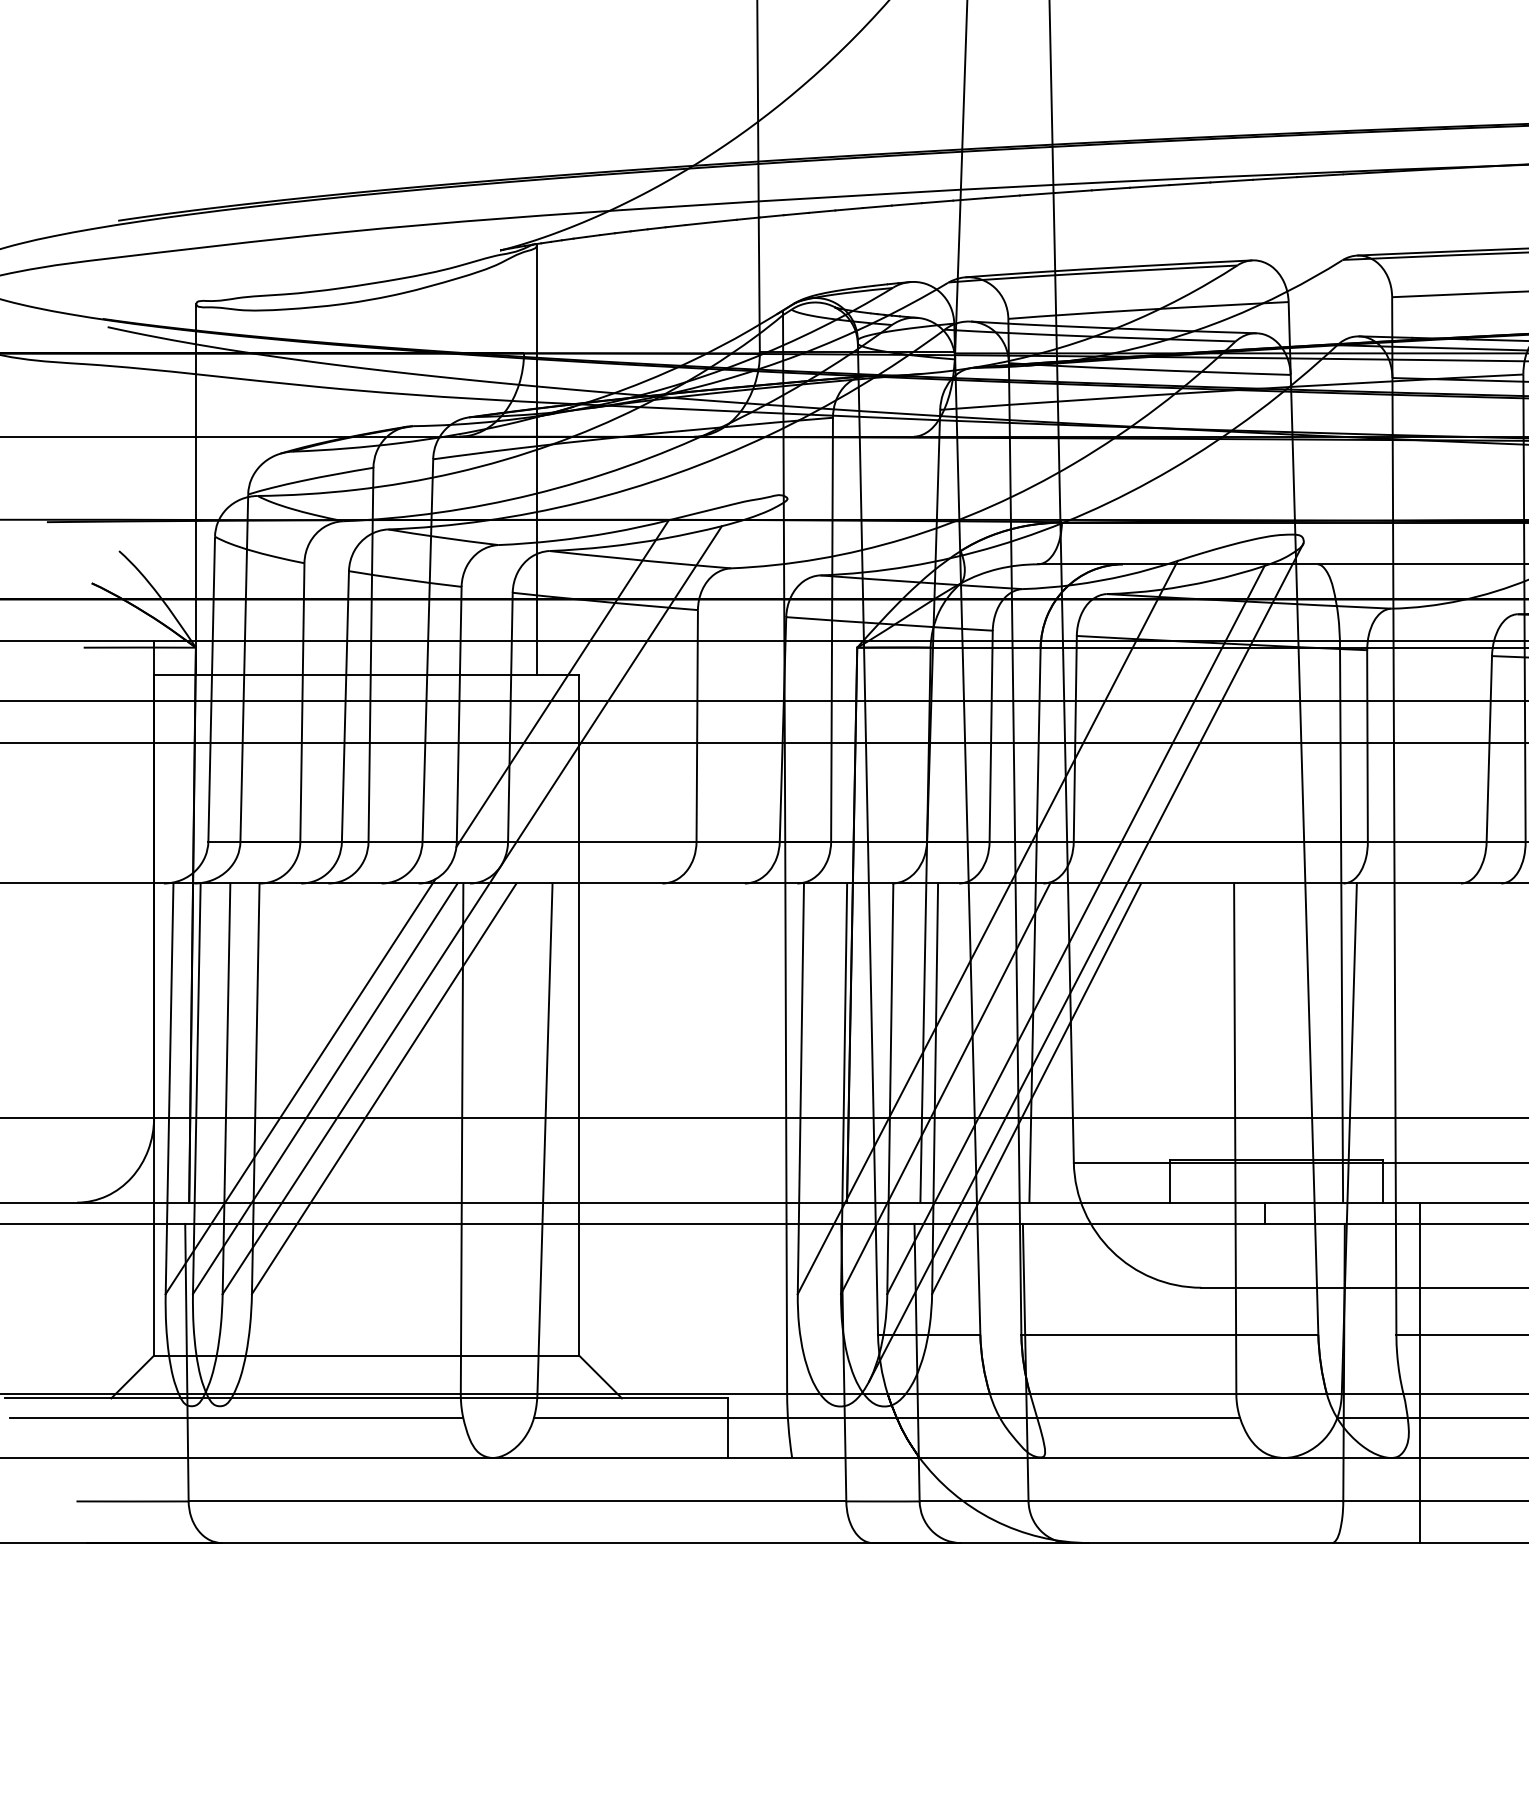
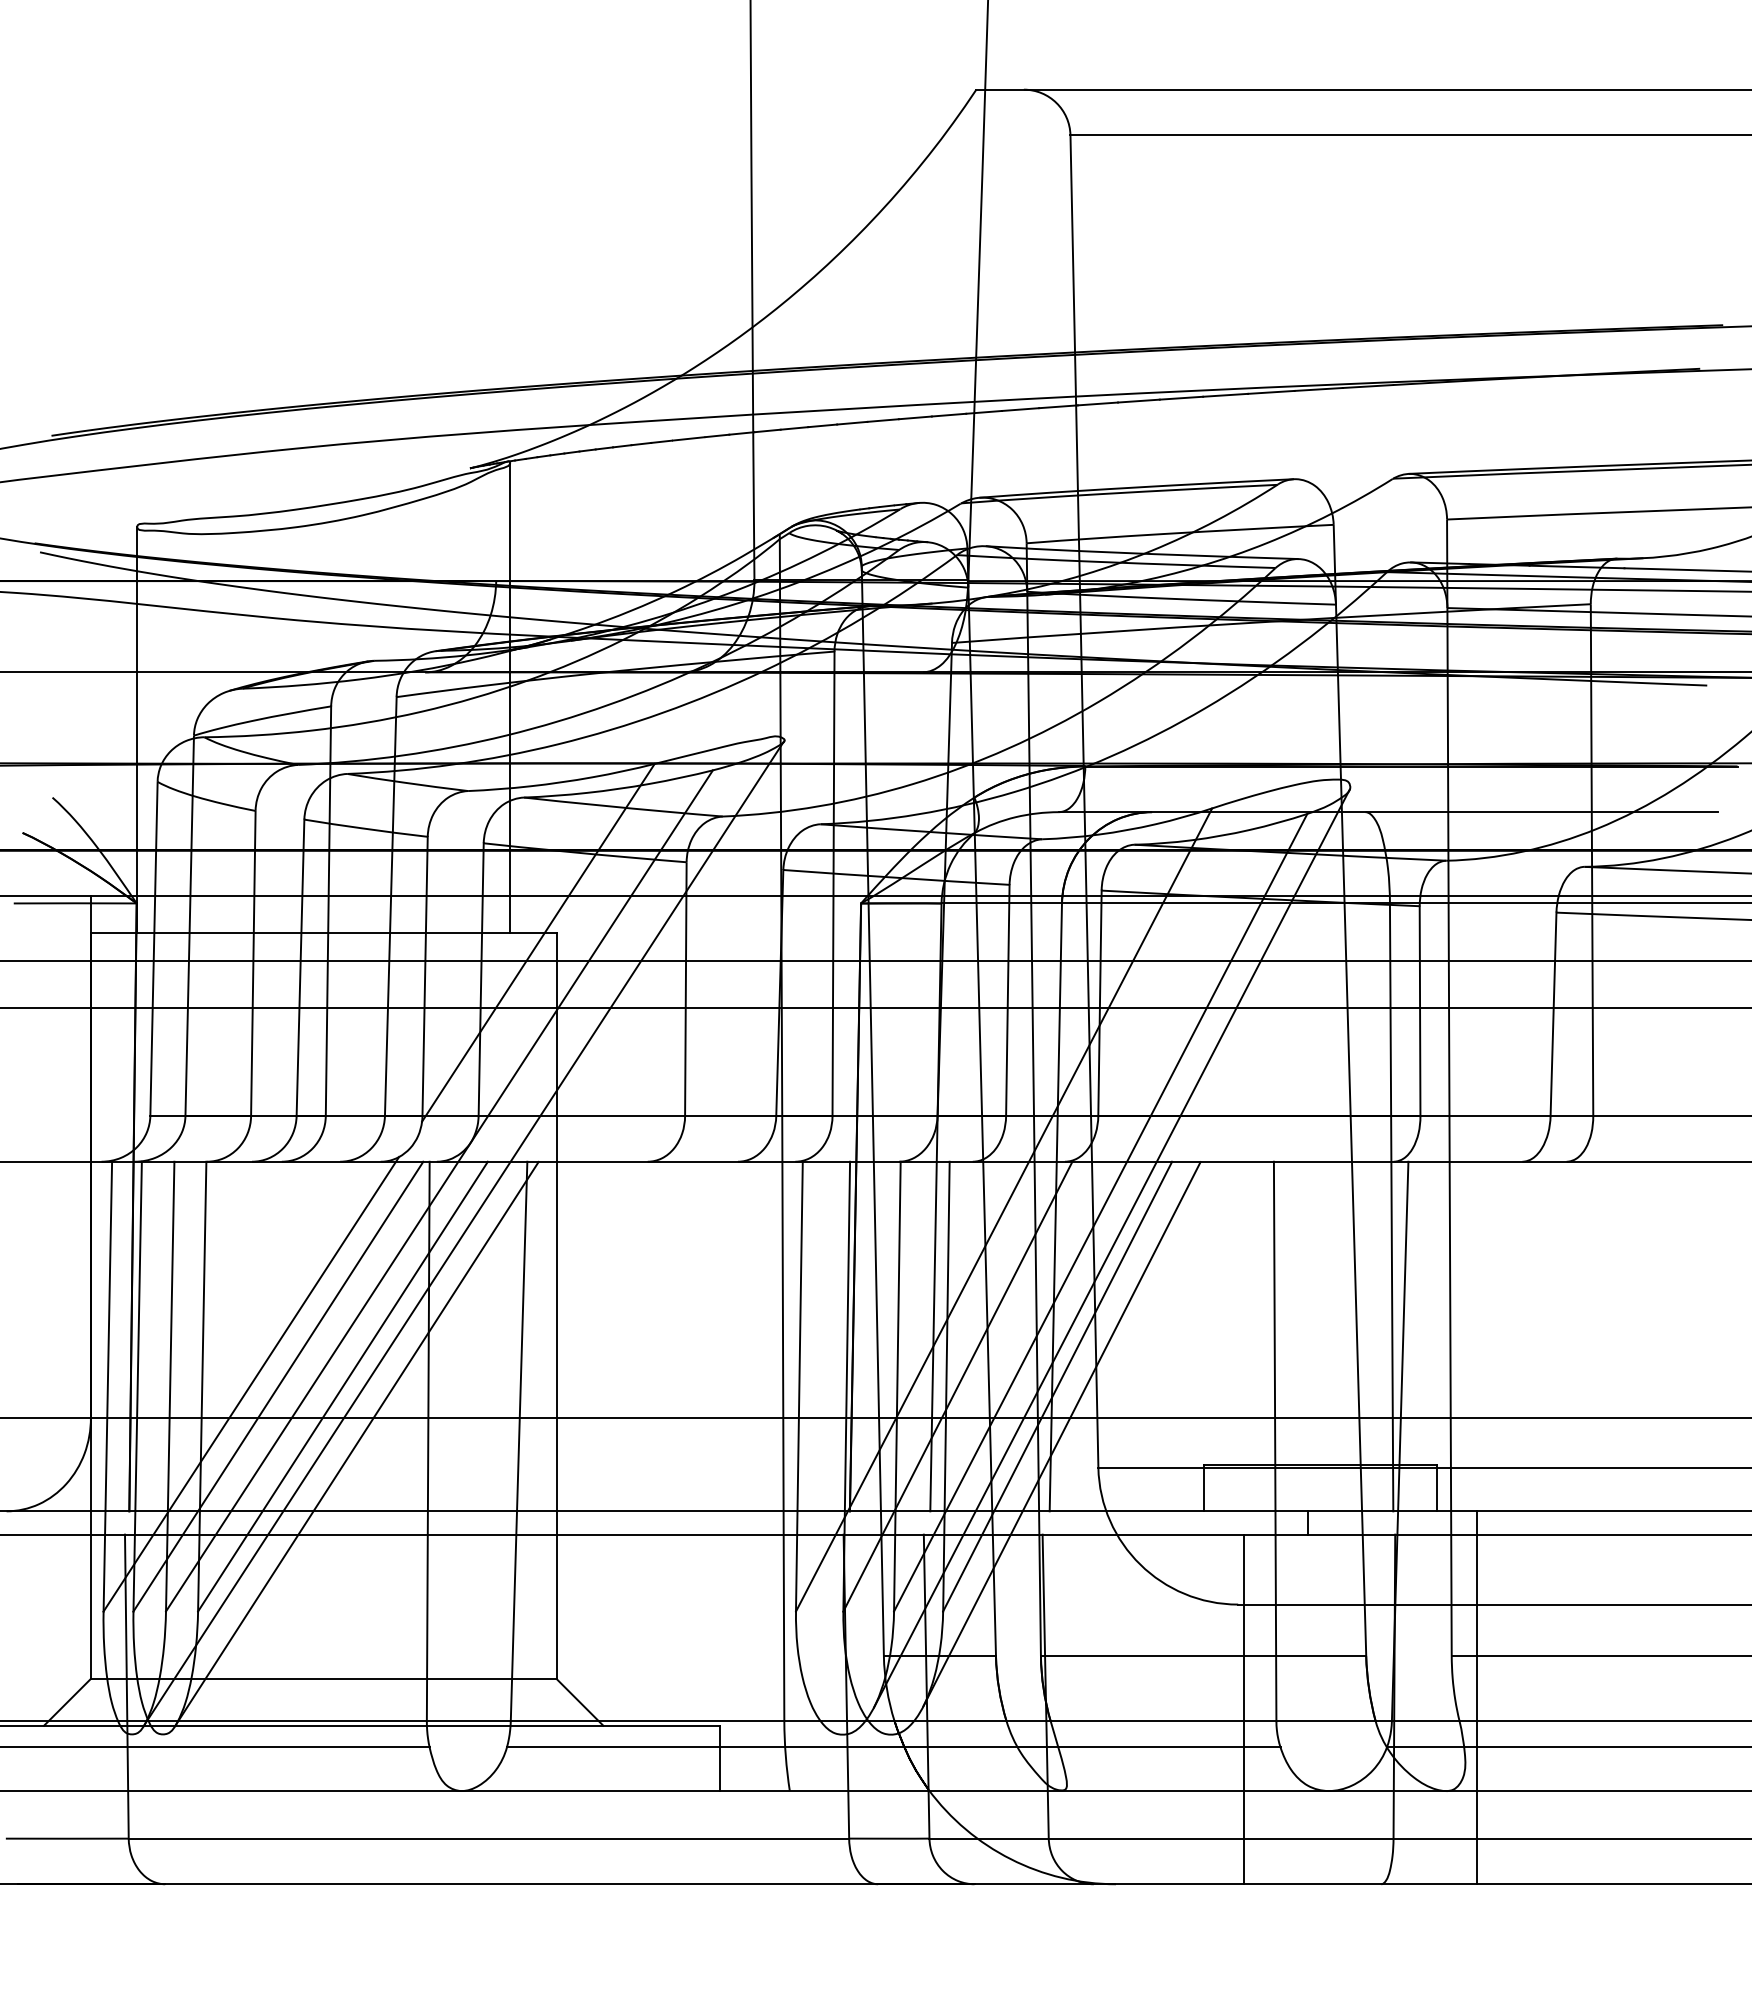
line: (494, 948) -> (463, 1233), added
line: (1040, 1132) -> (1061, 1434), added
line: (397, 1139) -> (357, 1442), added
line: (1207, 1383) -> (1244, 1709), added

